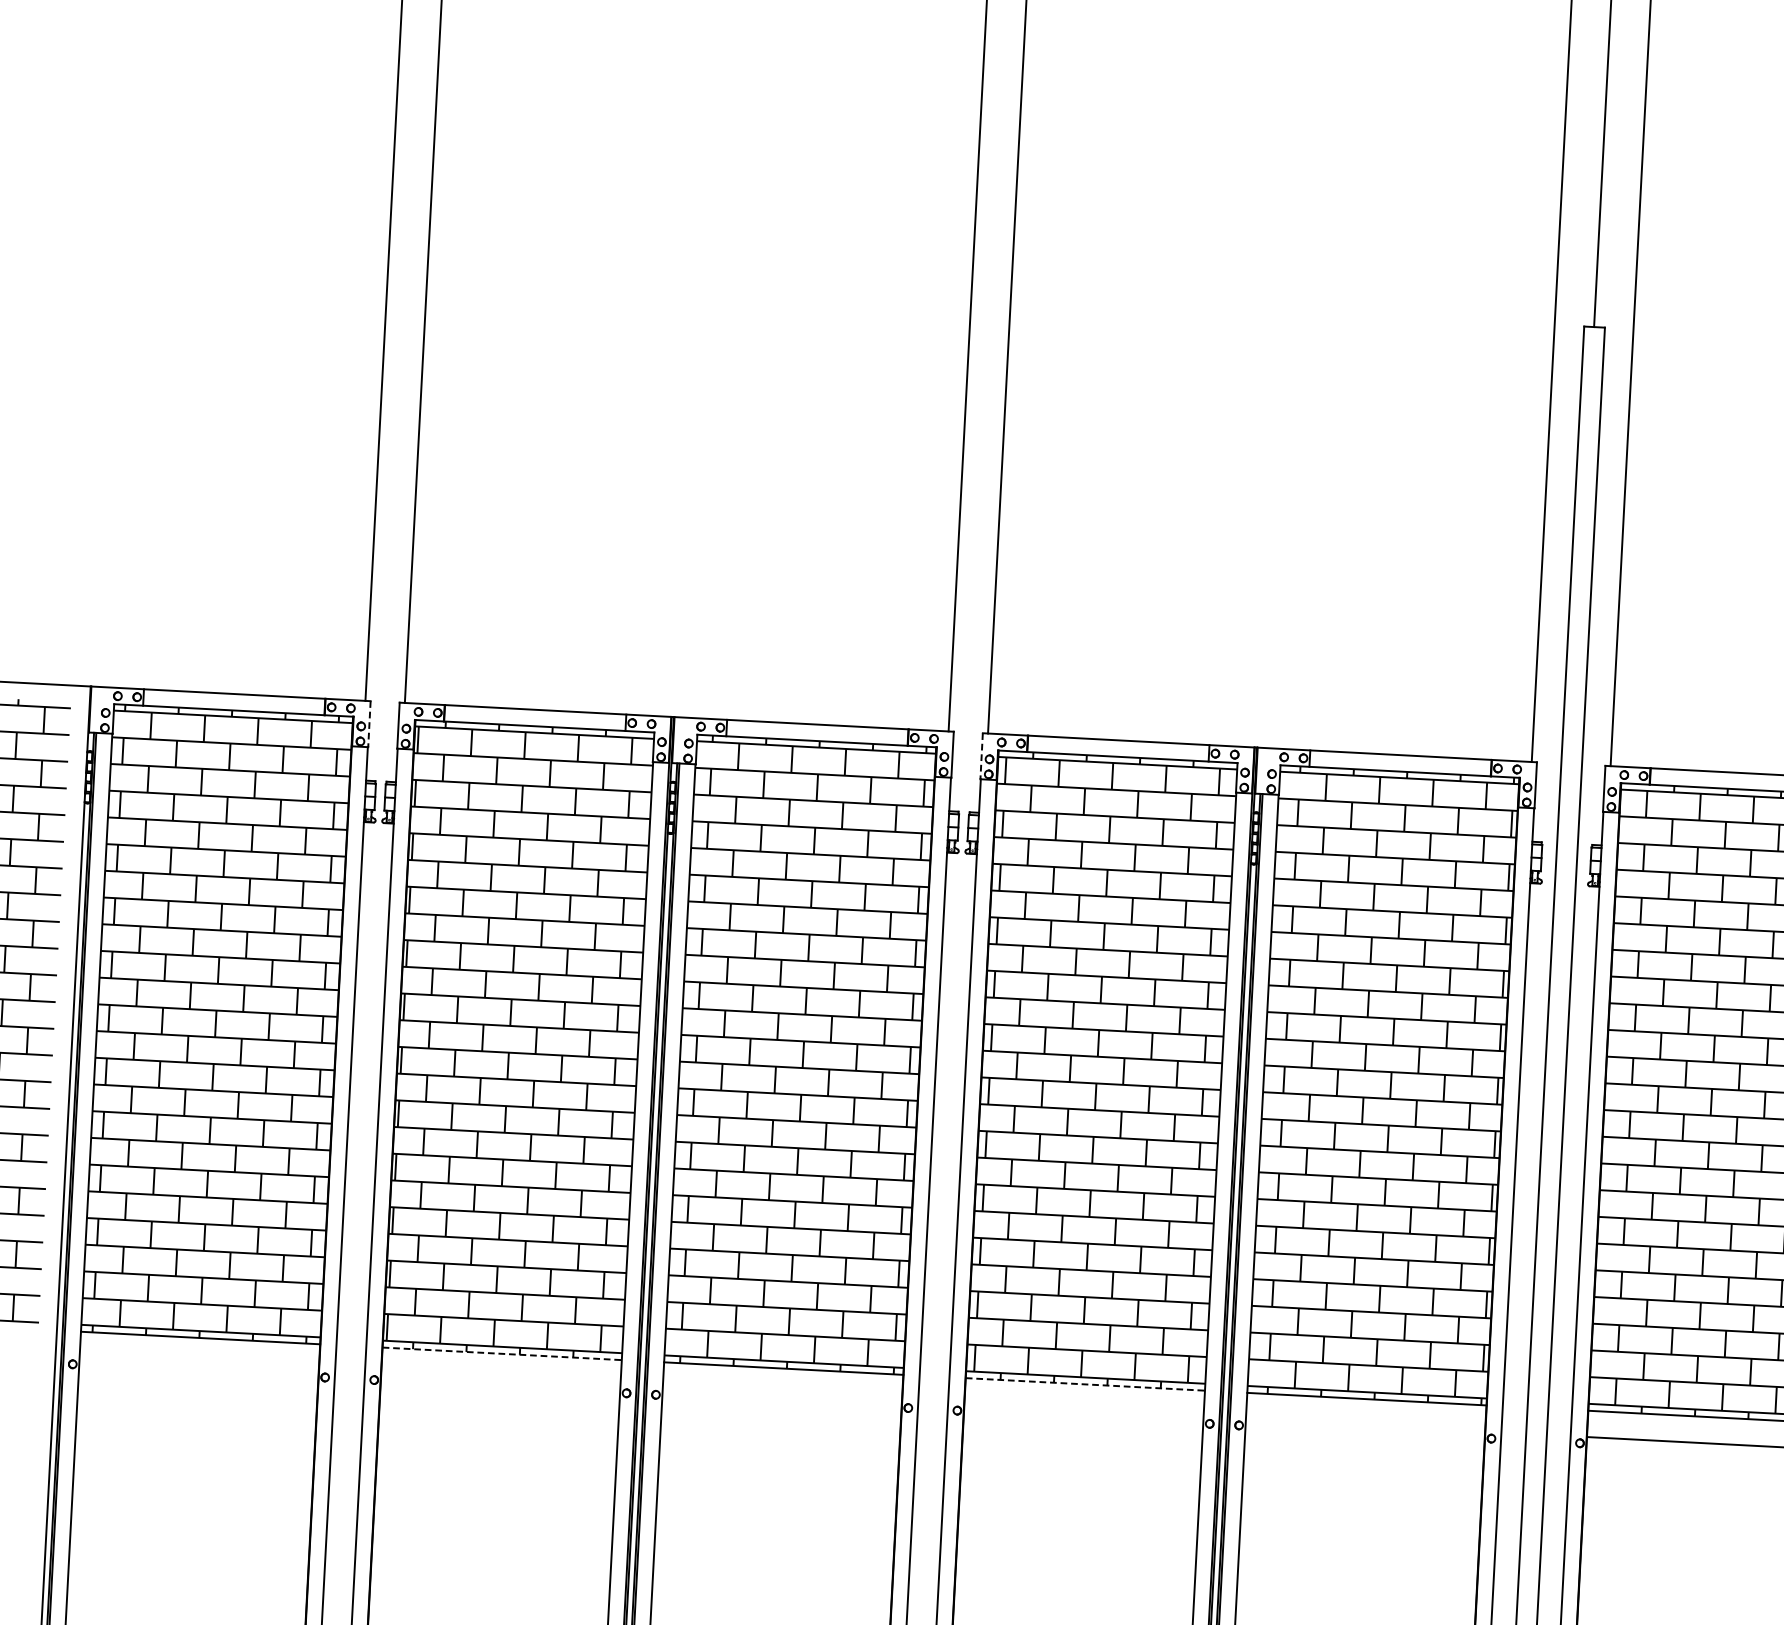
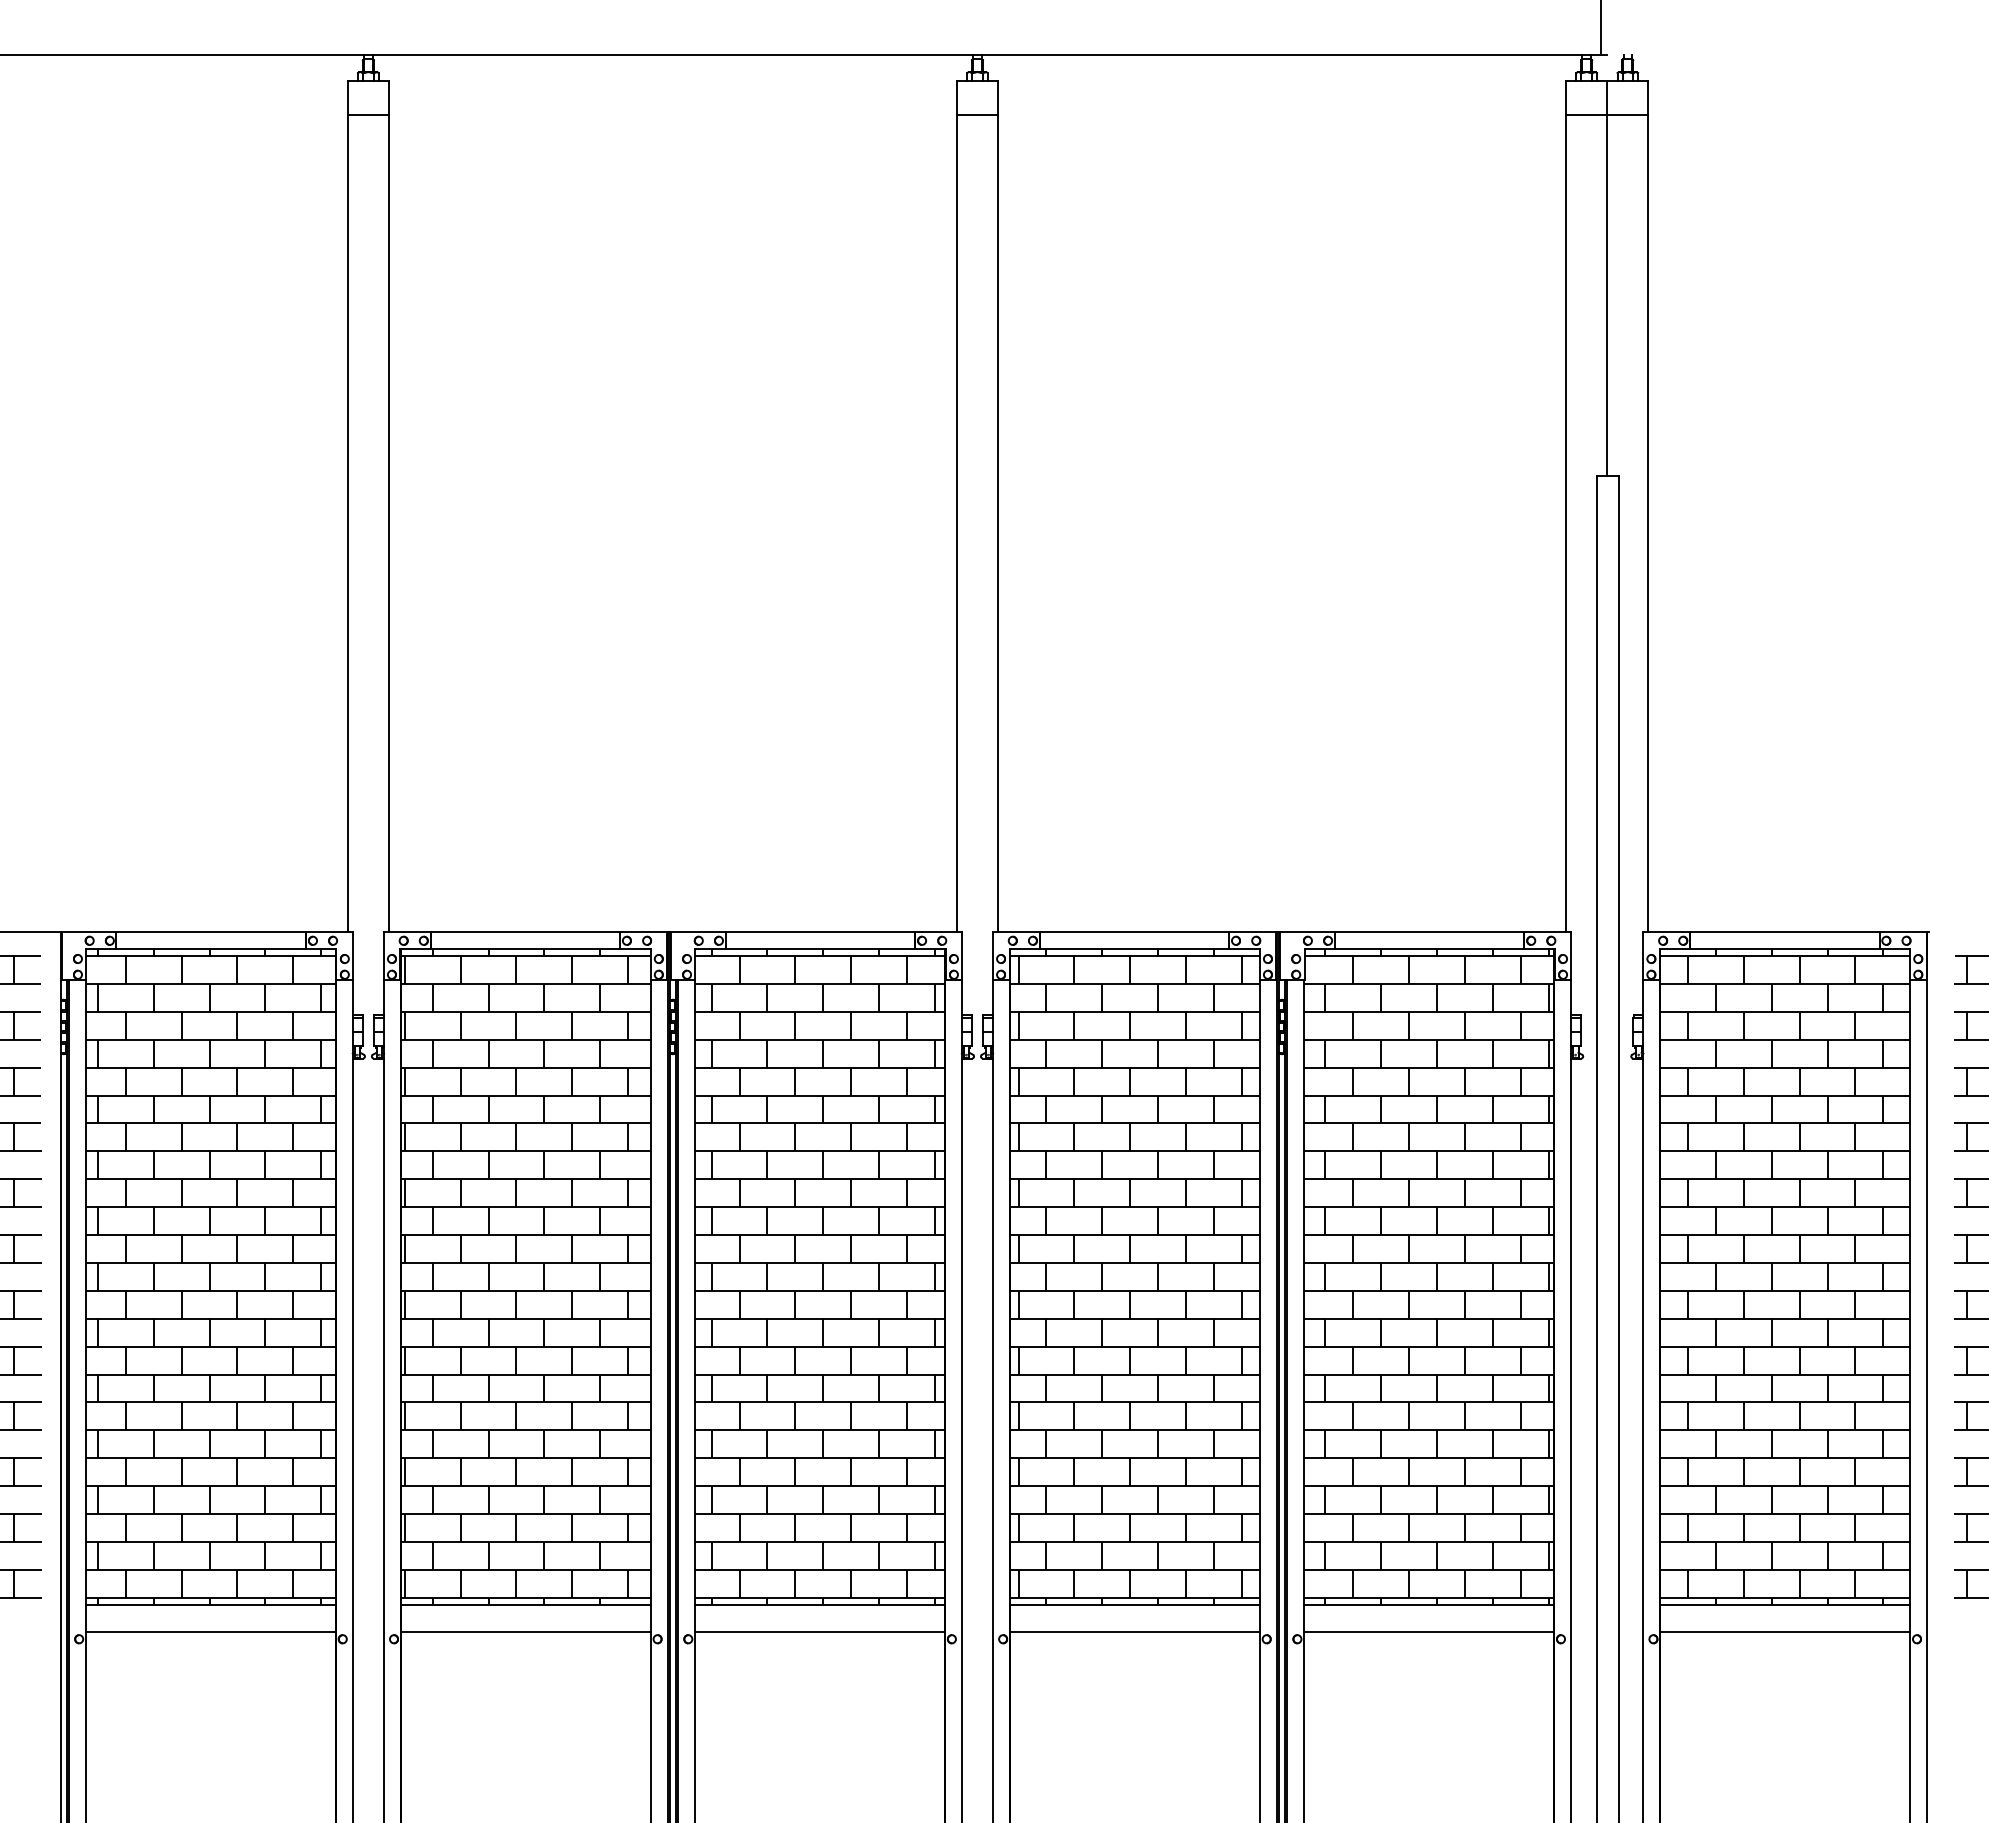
line: (369, 724) -> (353, 956), dashed -> solid
line: (981, 756) -> (992, 956), dashed -> solid
line: (501, 1353) -> (525, 1604), dashed -> solid
line: (198, 1364) -> (210, 1632), added
line: (500, 1380) -> (525, 1632), added
line: (1085, 1384) -> (1135, 1604), dashed -> solid
line: (781, 1394) -> (819, 1632), added
line: (1083, 1410) -> (1134, 1632), added
line: (1365, 1425) -> (1429, 1632), added

